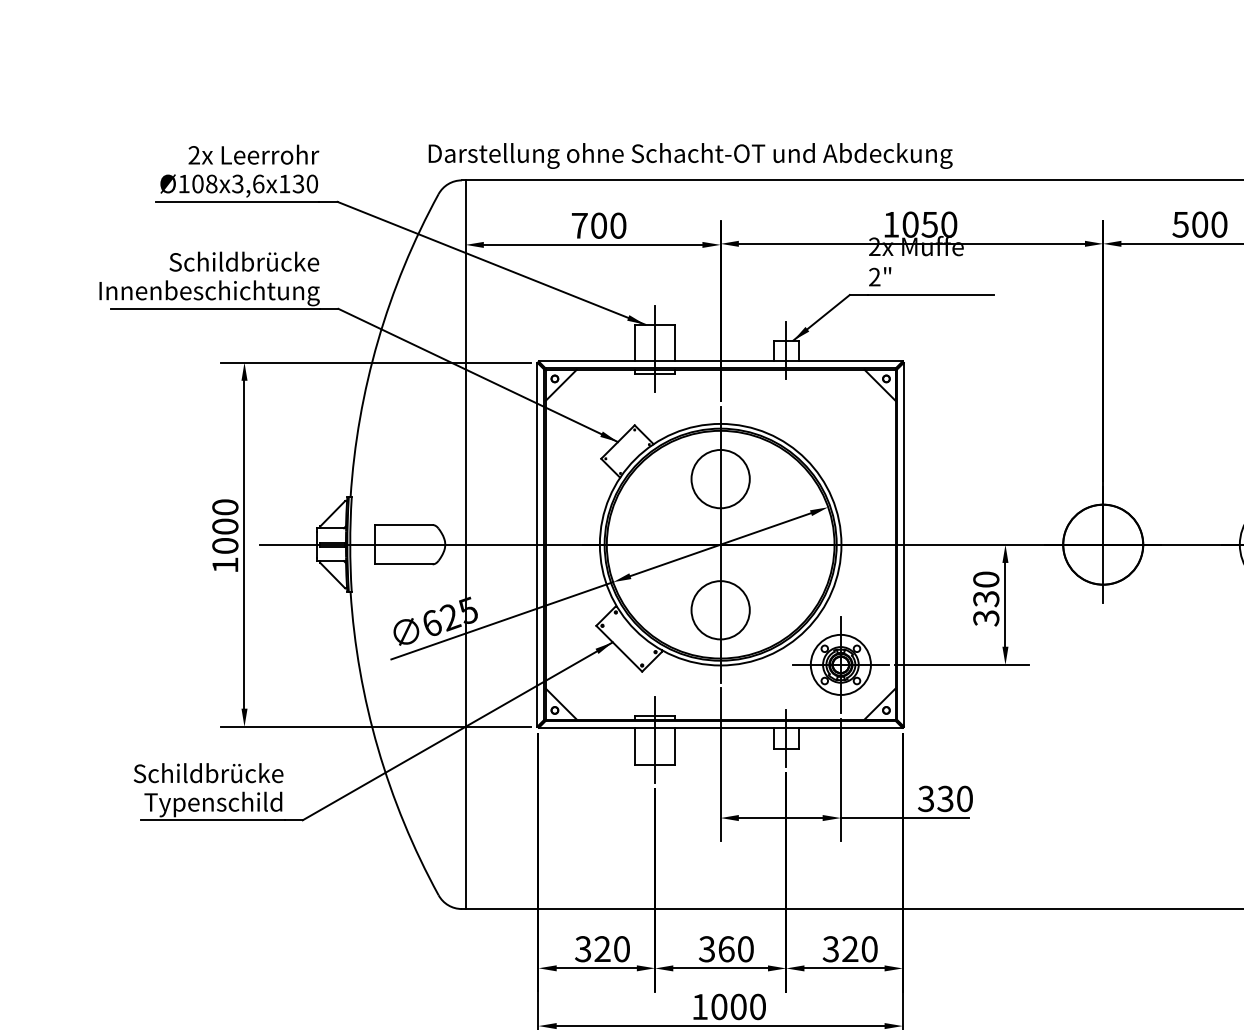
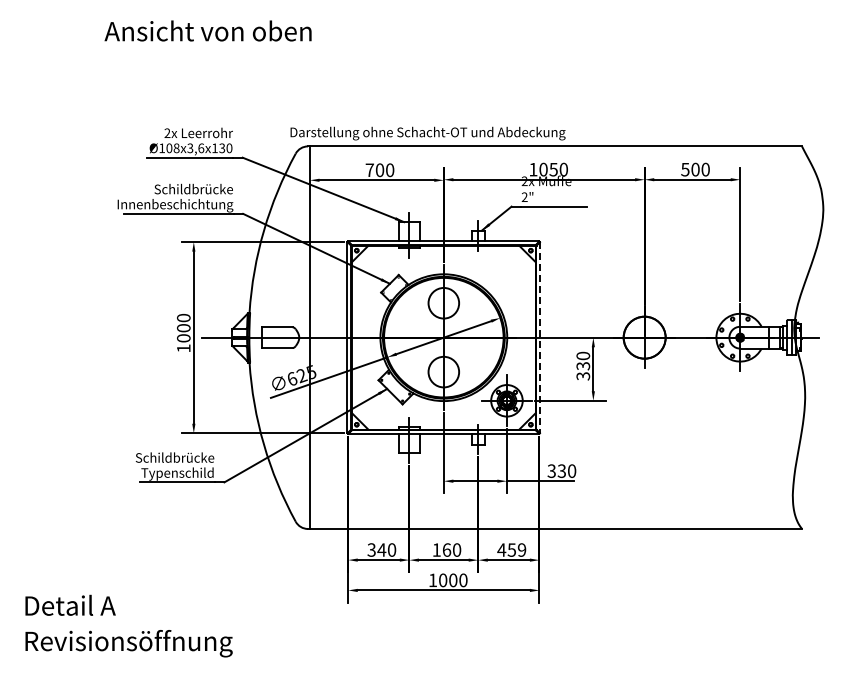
line: (904, 544) -> (540, 337), solid -> dashed
text: (601, 948) -> (381, 549), 320 -> 340
text: (706, 948) -> (436, 549), 360 -> 160
text: (849, 948) -> (511, 549), 320 -> 459

